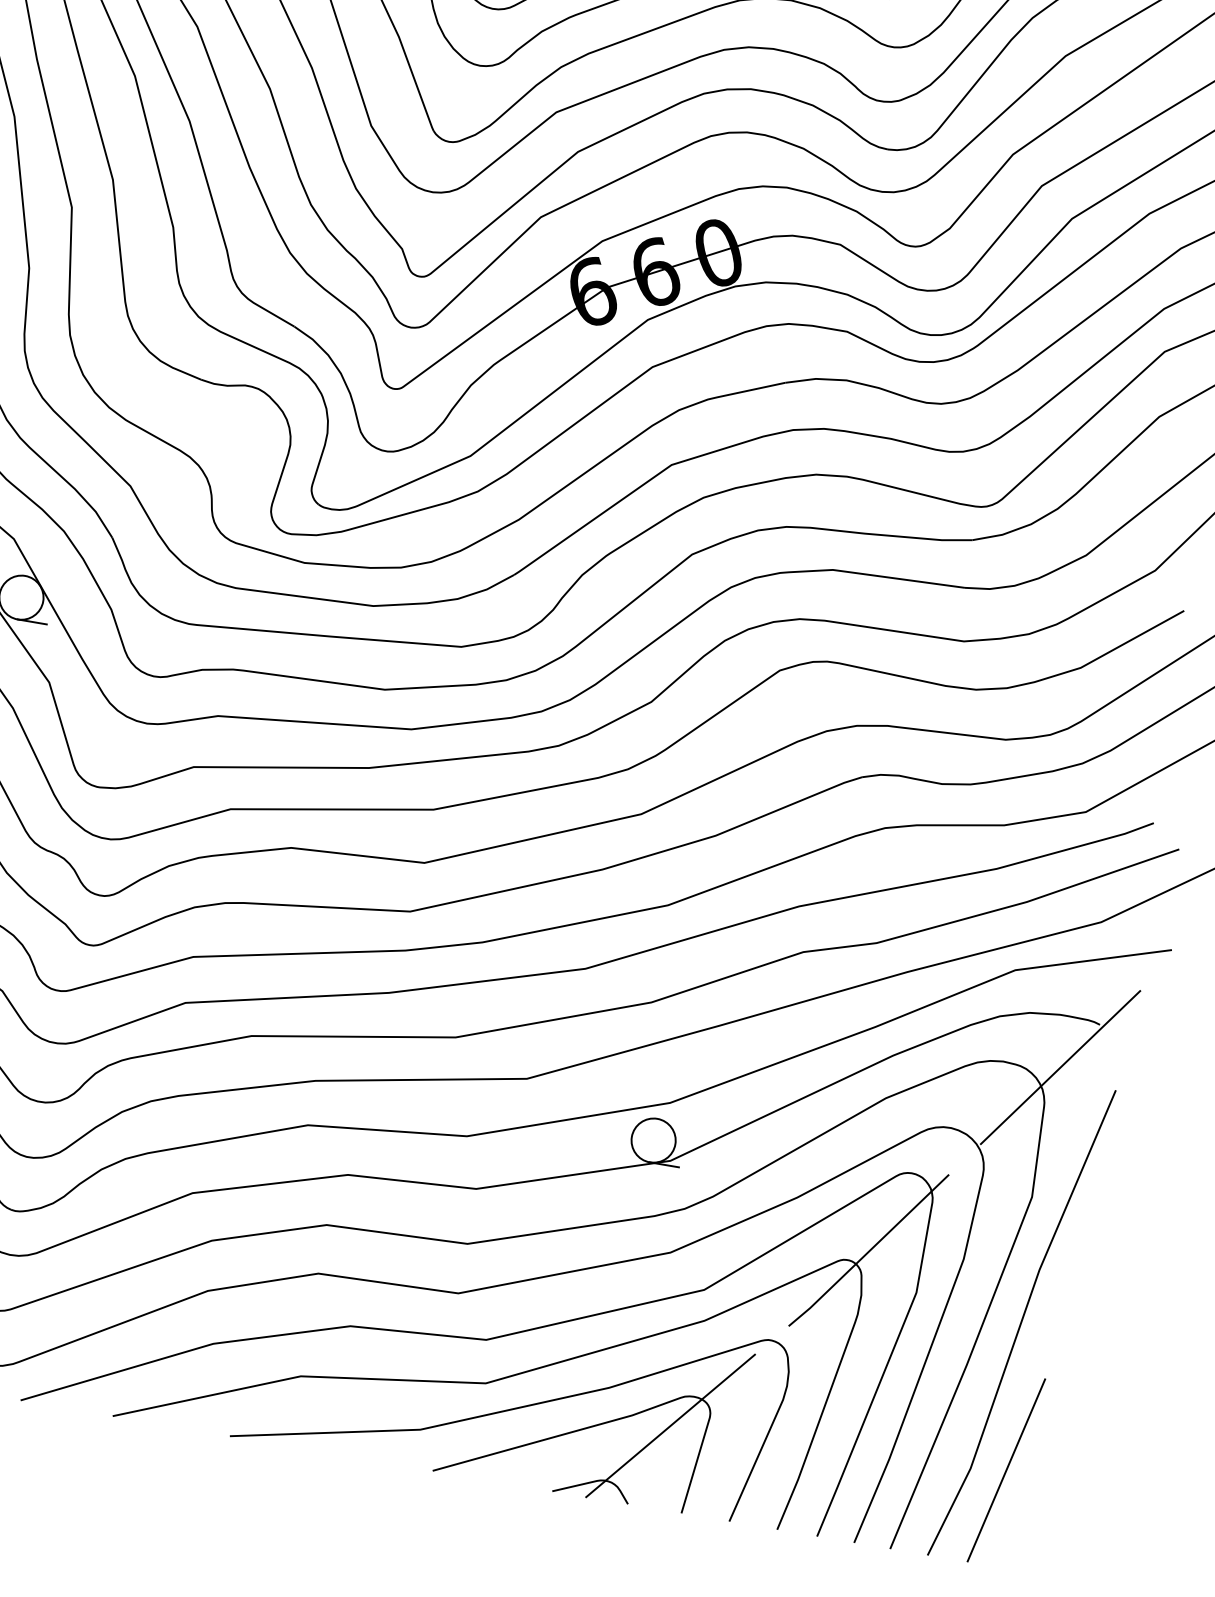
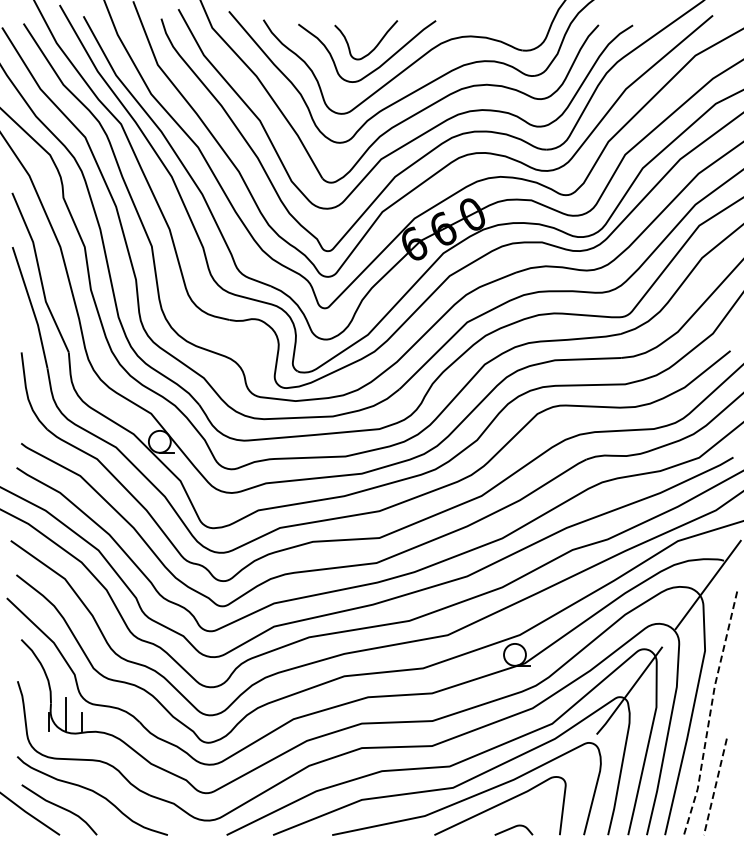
line: (1021, 1323) -> (710, 713), solid -> dashed
line: (669, 1426) -> (546, 793), removed
line: (1006, 1469) -> (715, 786), solid -> dashed

